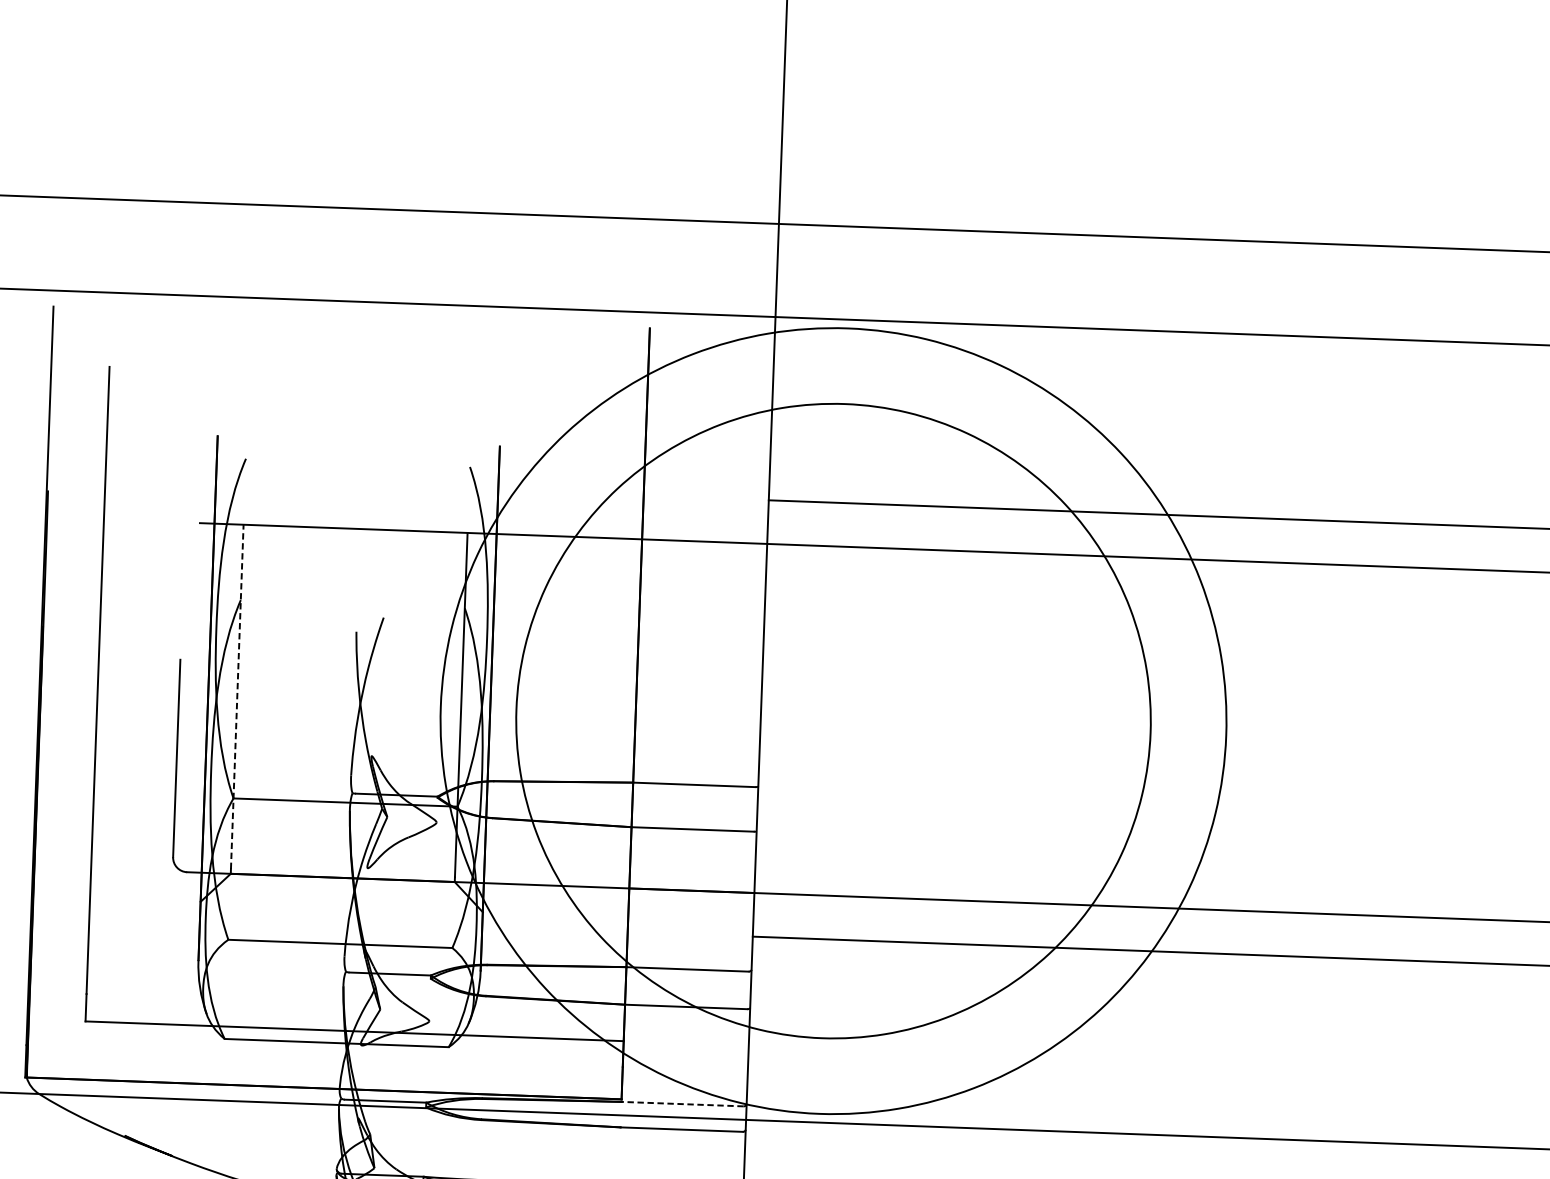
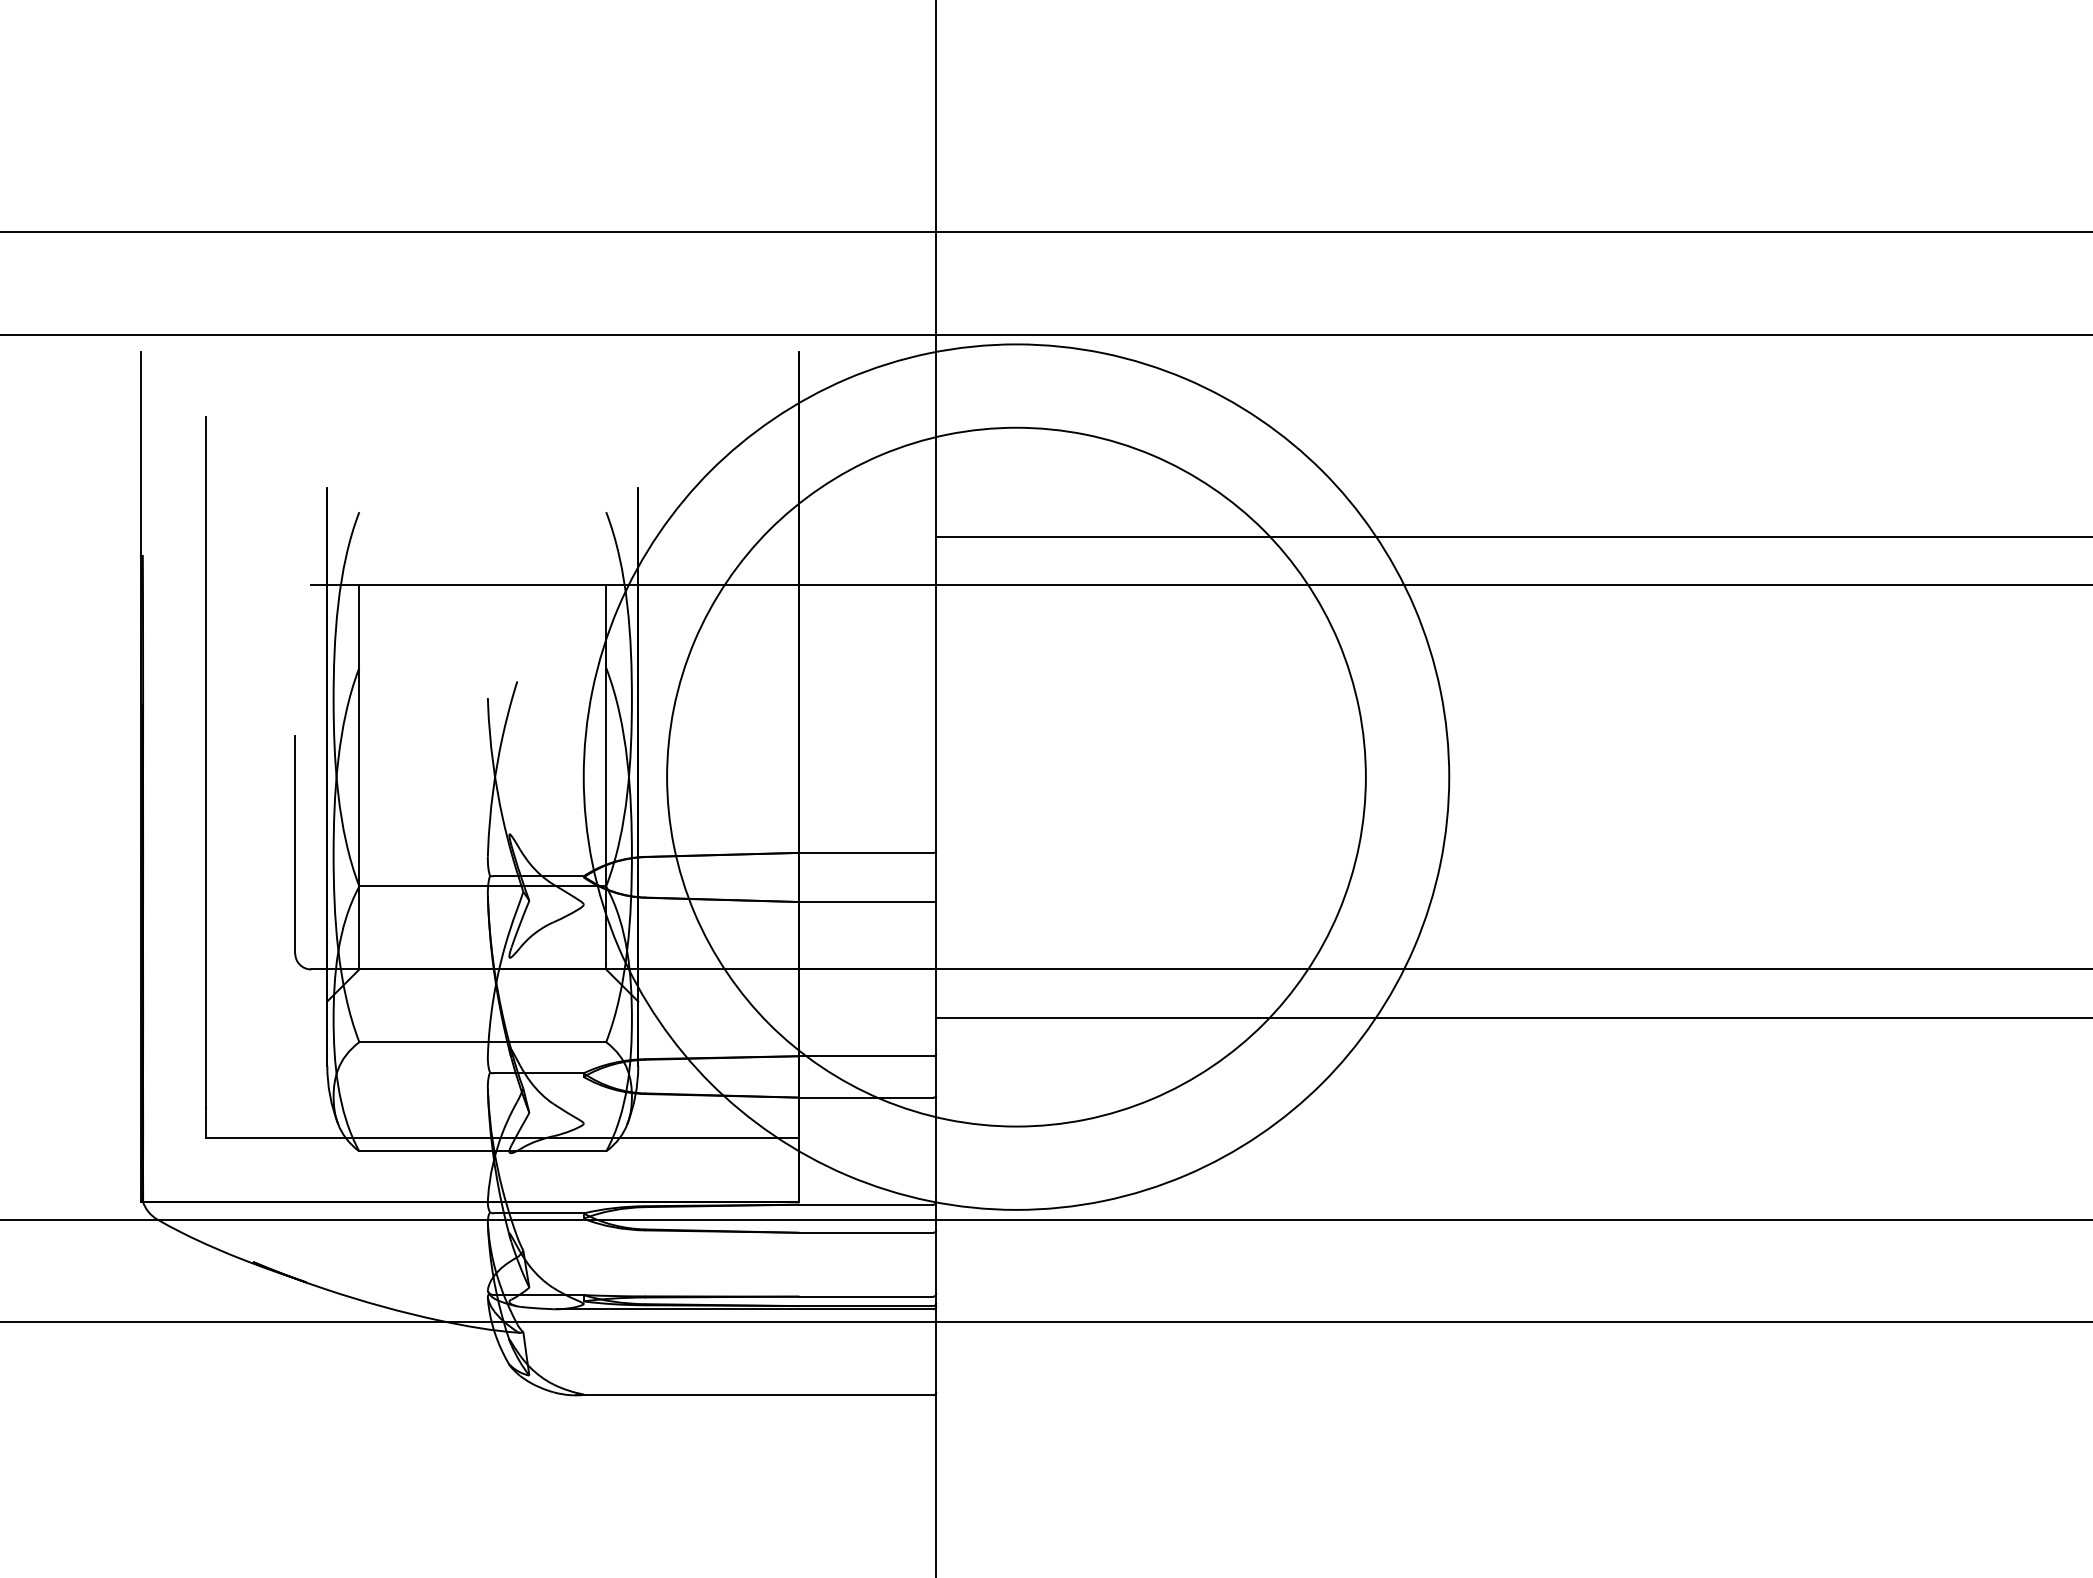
line: (237, 696) -> (359, 774), dashed -> solid
line: (682, 1103) -> (865, 1204), dashed -> solid

